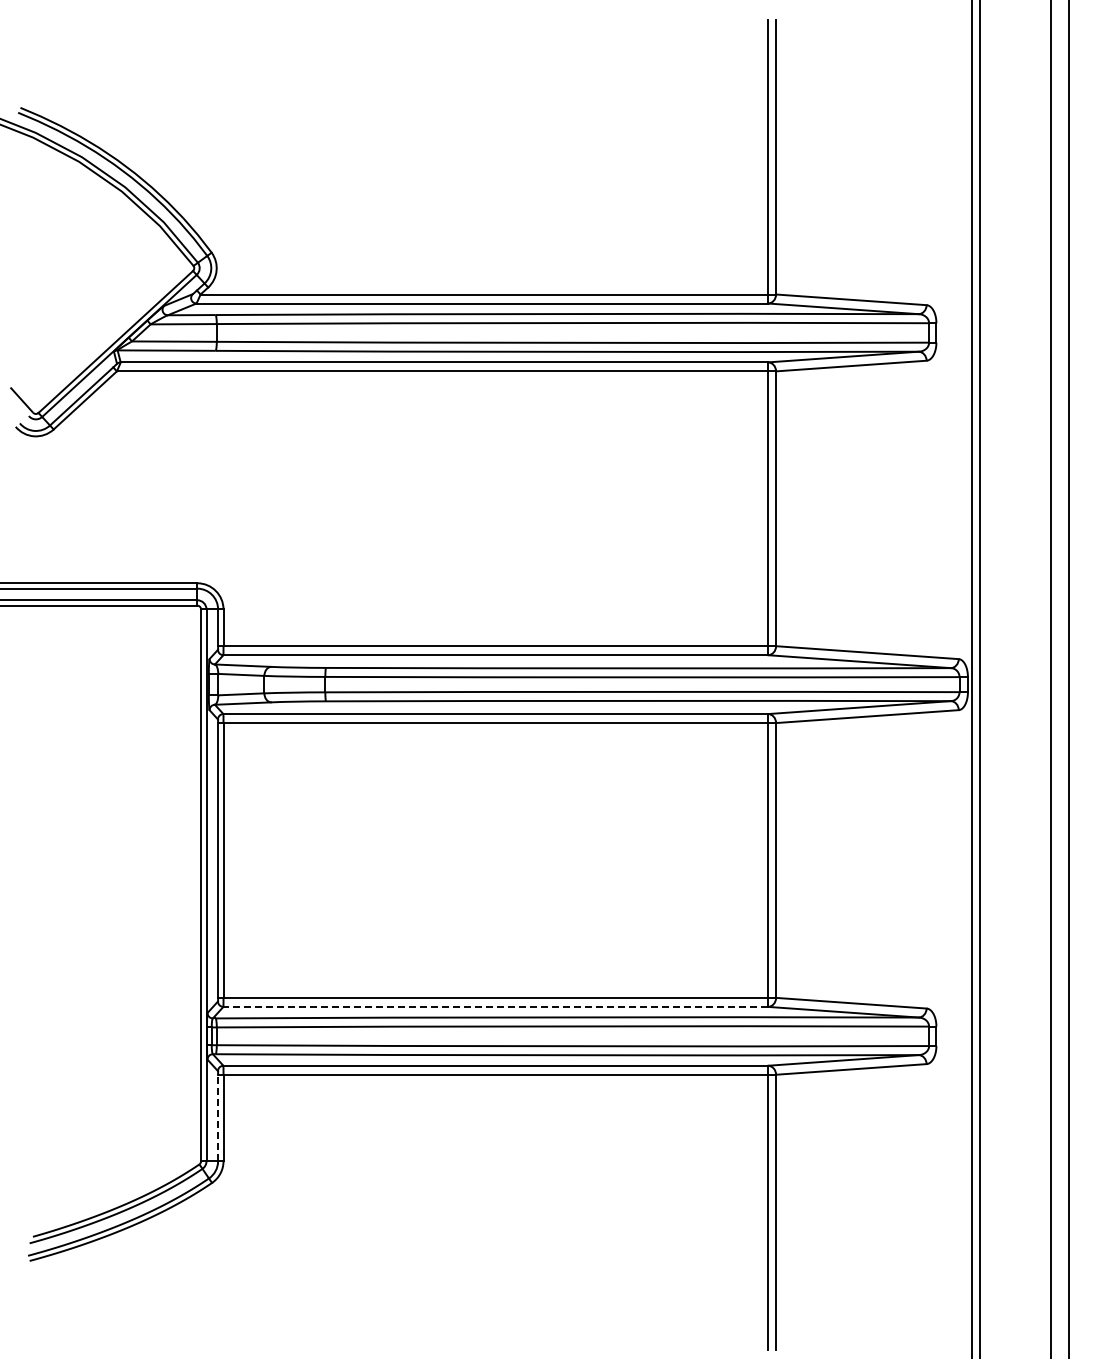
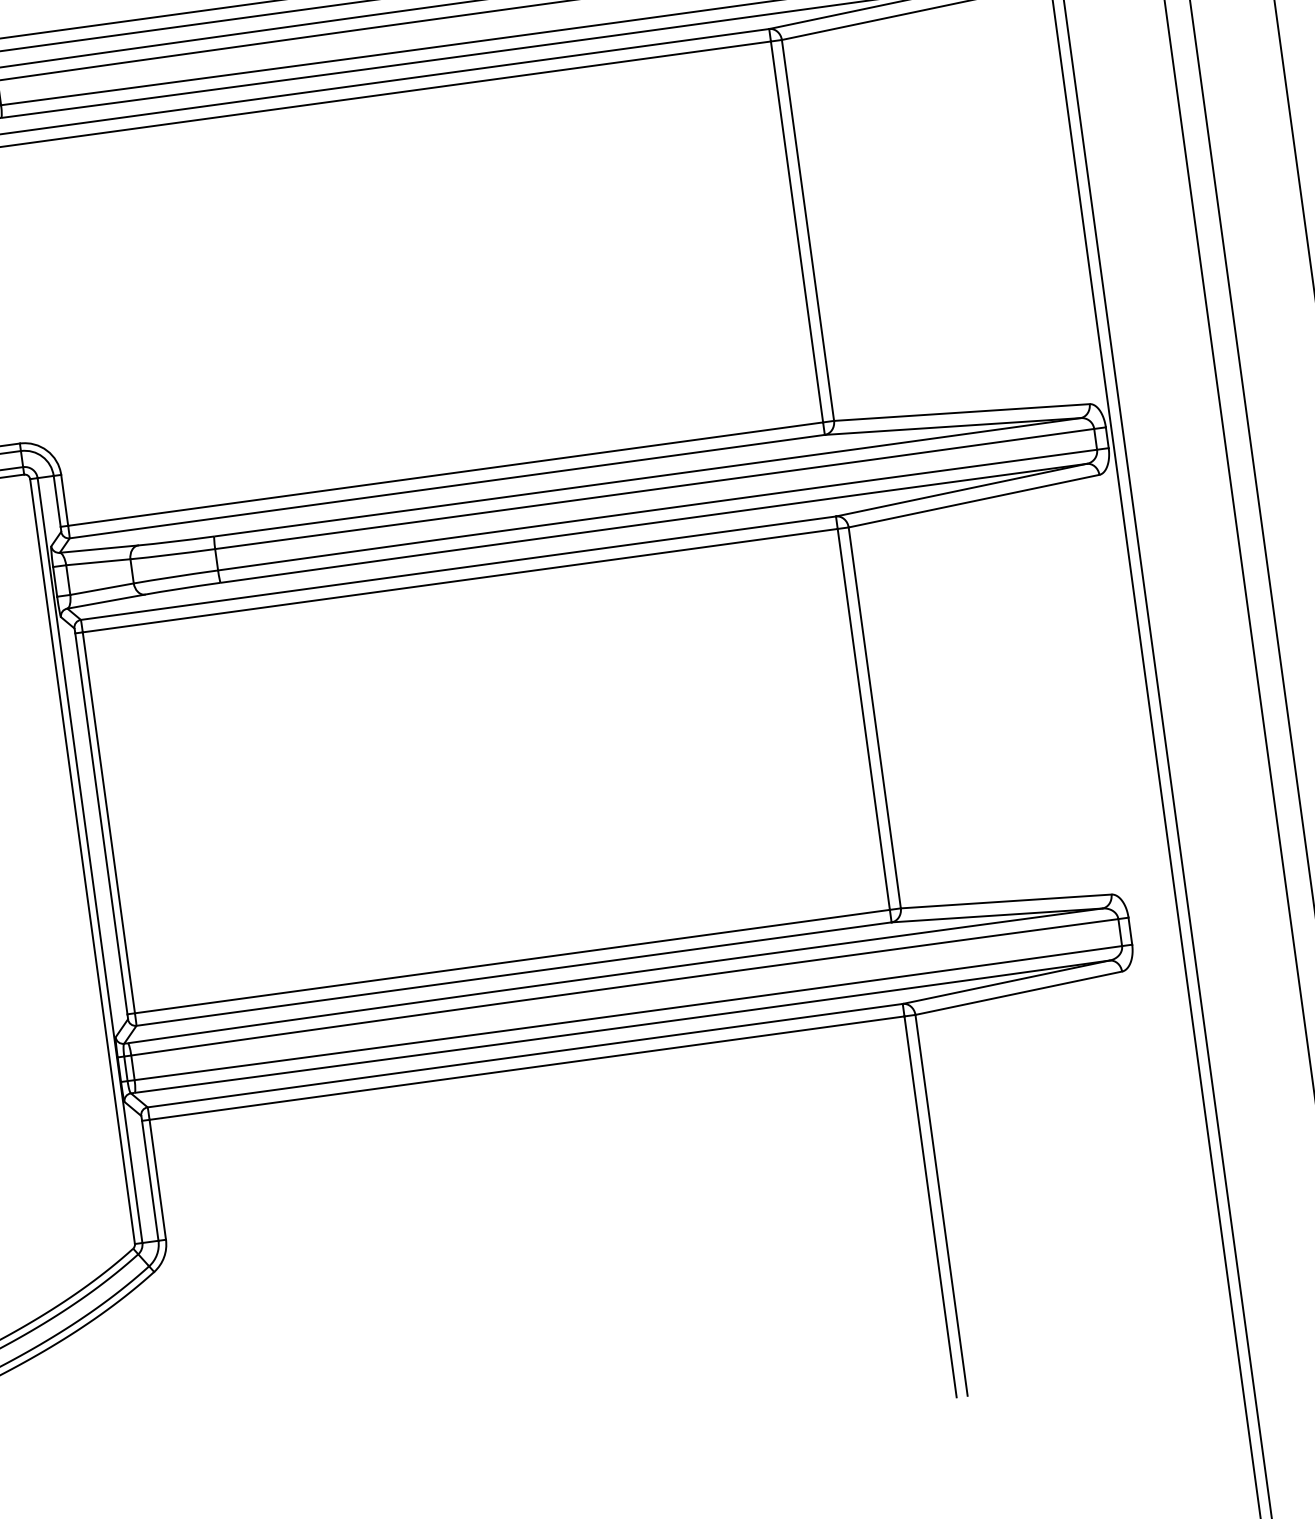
line: (495, 1006) -> (513, 973), dashed -> solid
line: (218, 1117) -> (150, 1180), dashed -> solid

